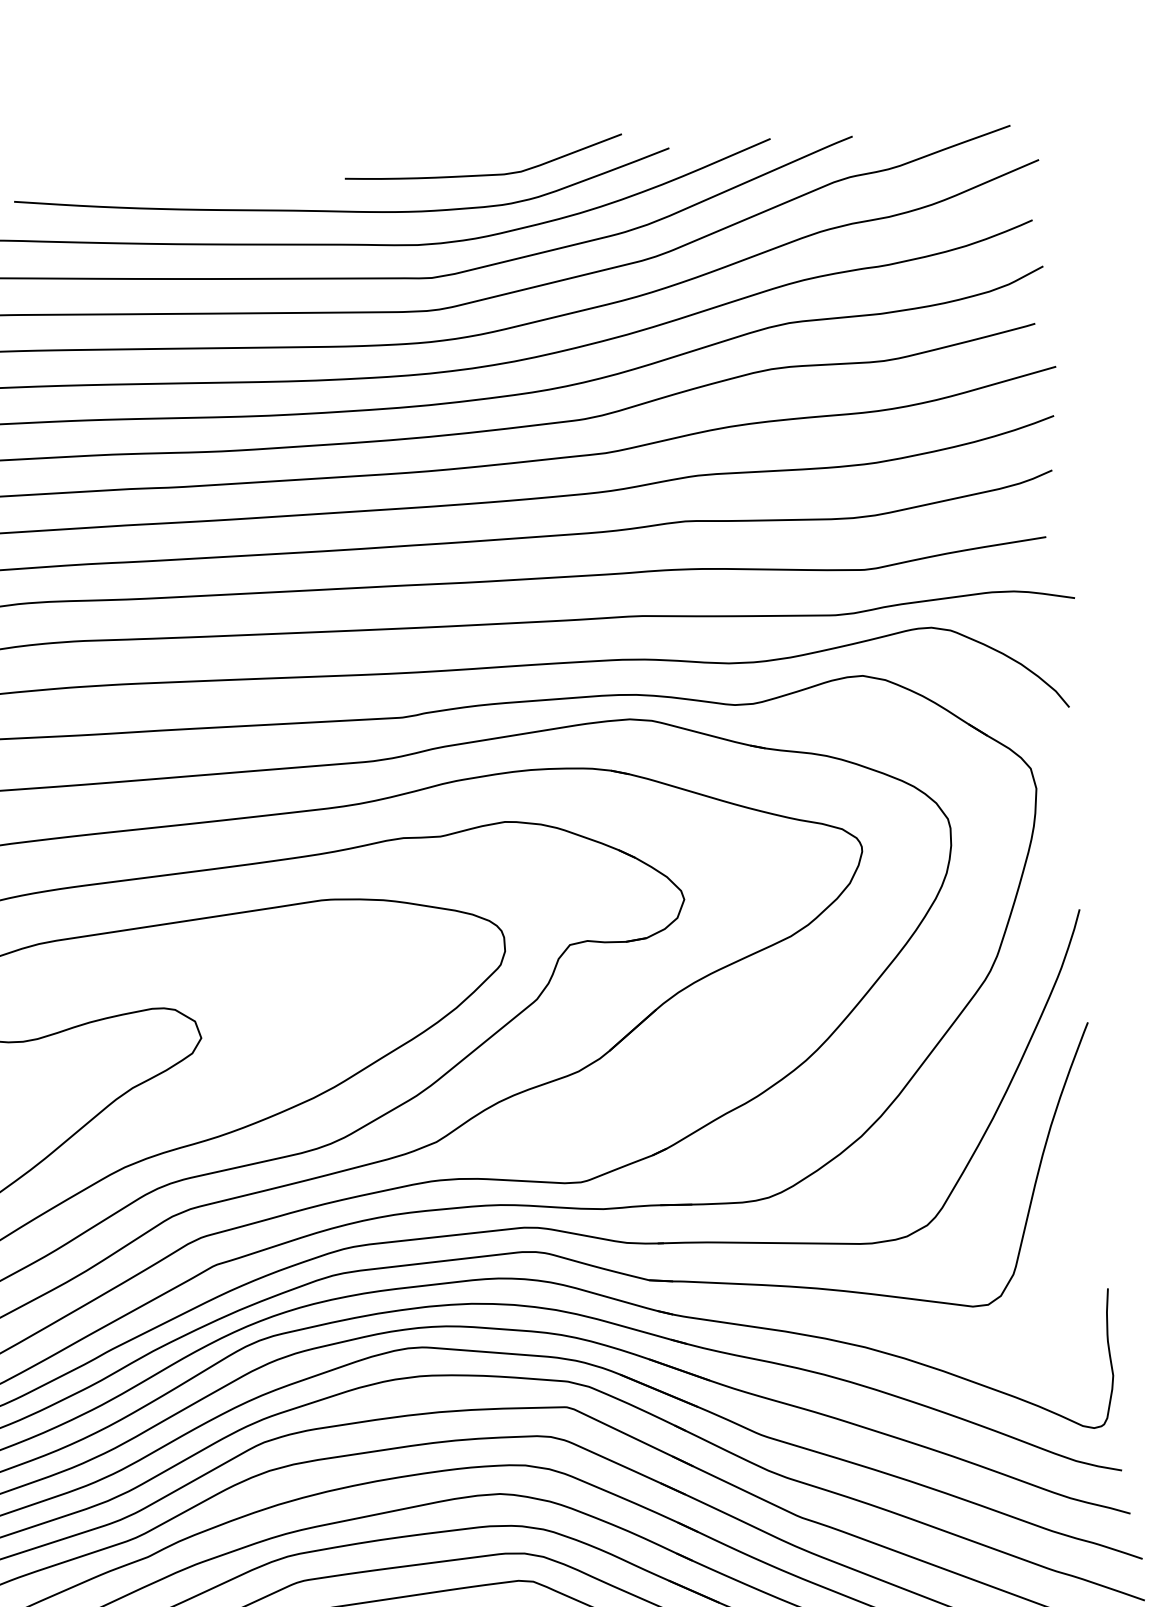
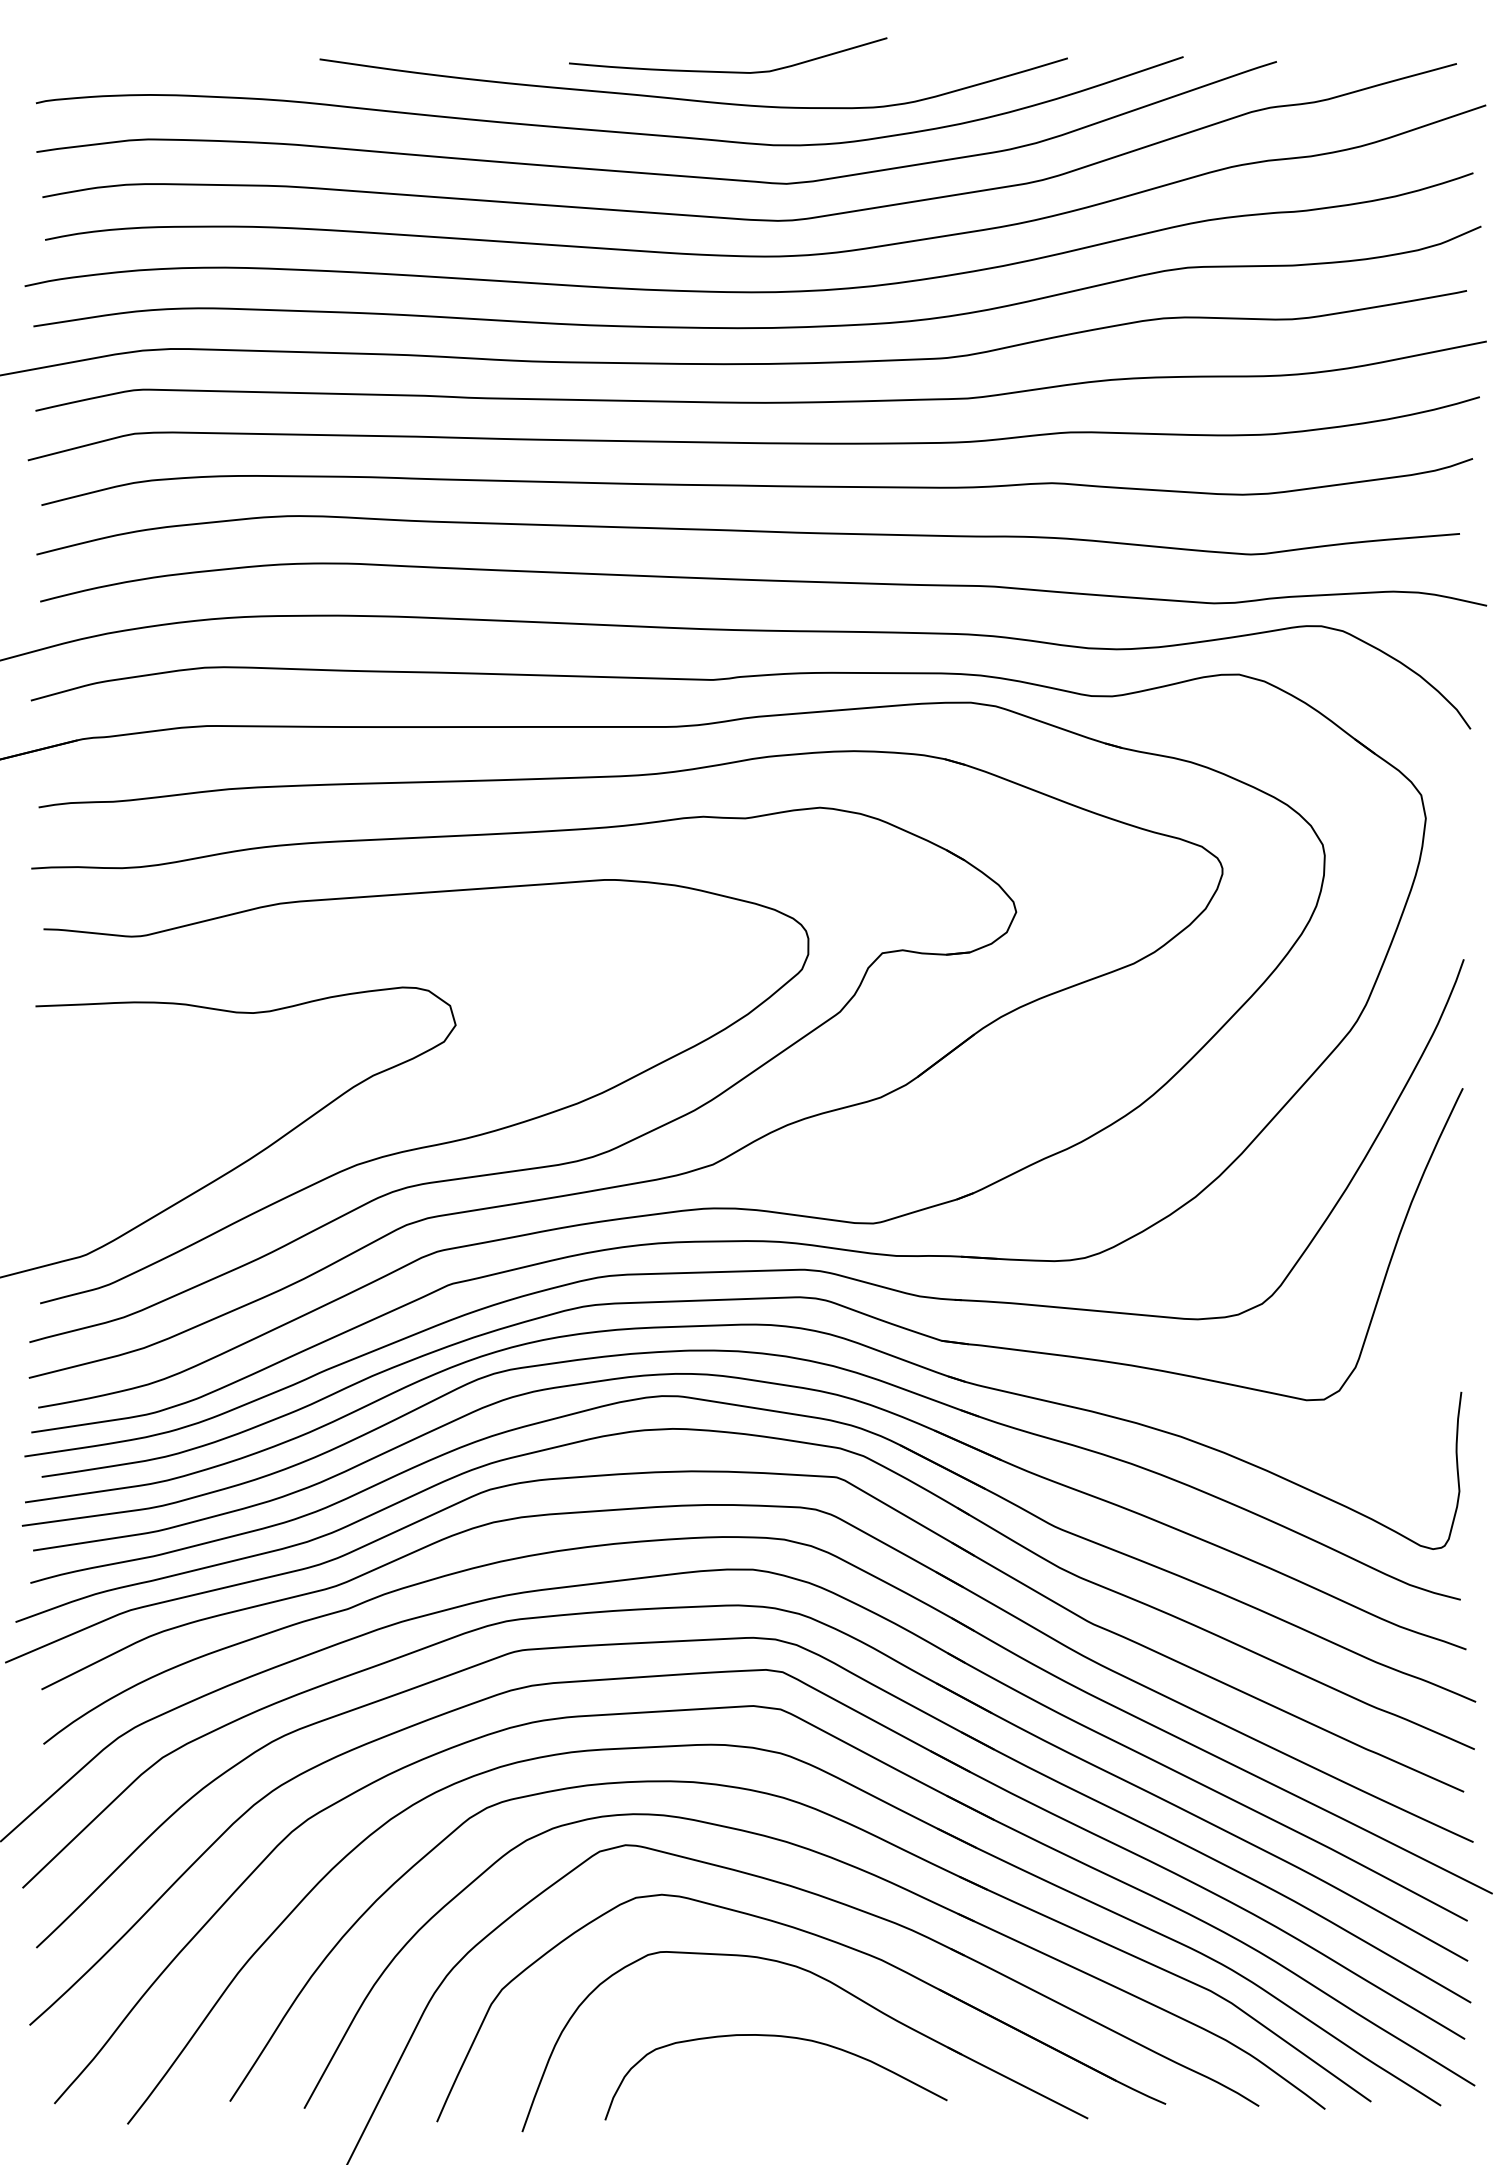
curve: (485, 174) -> (728, 71), moved

